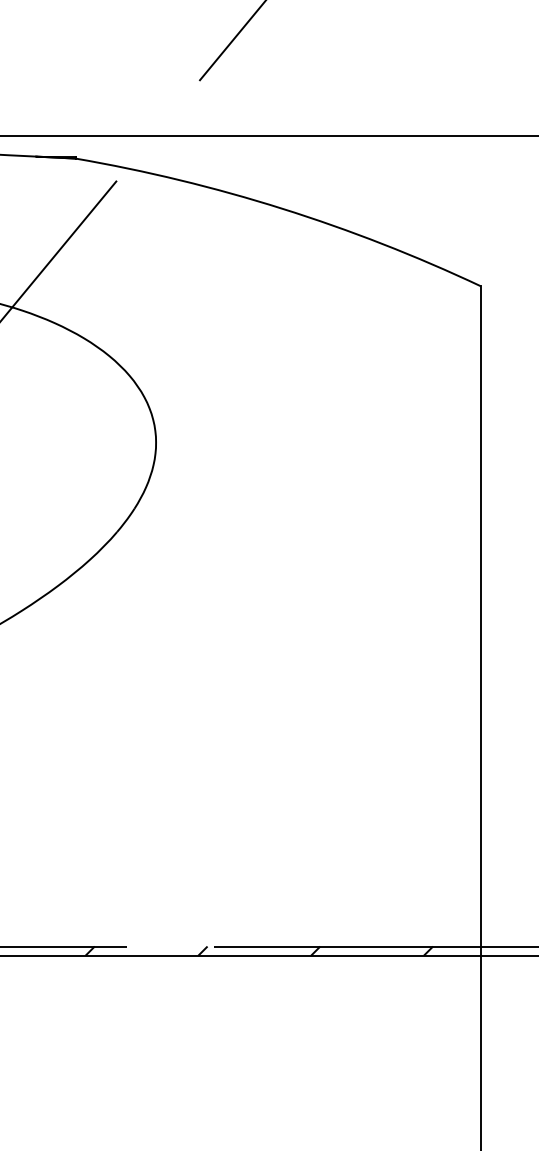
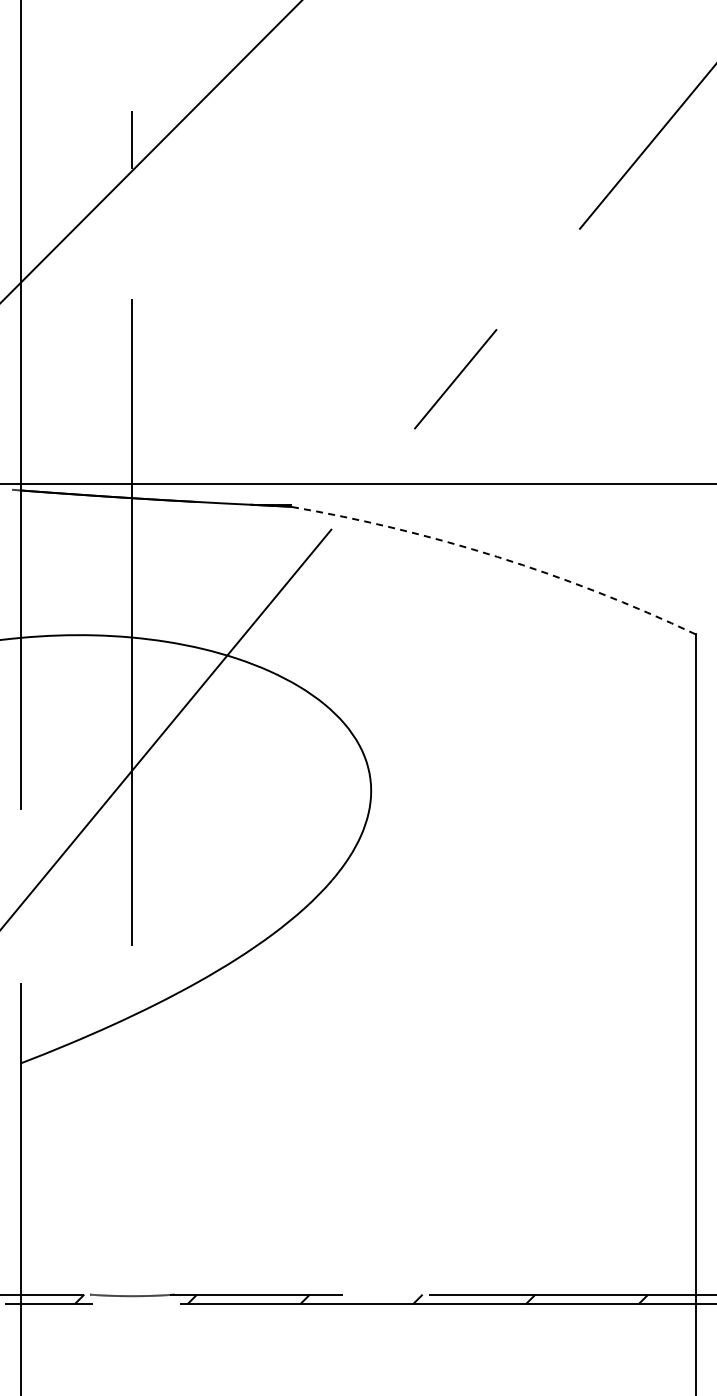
arc: (282, 208) -> (497, 556), solid -> dashed

